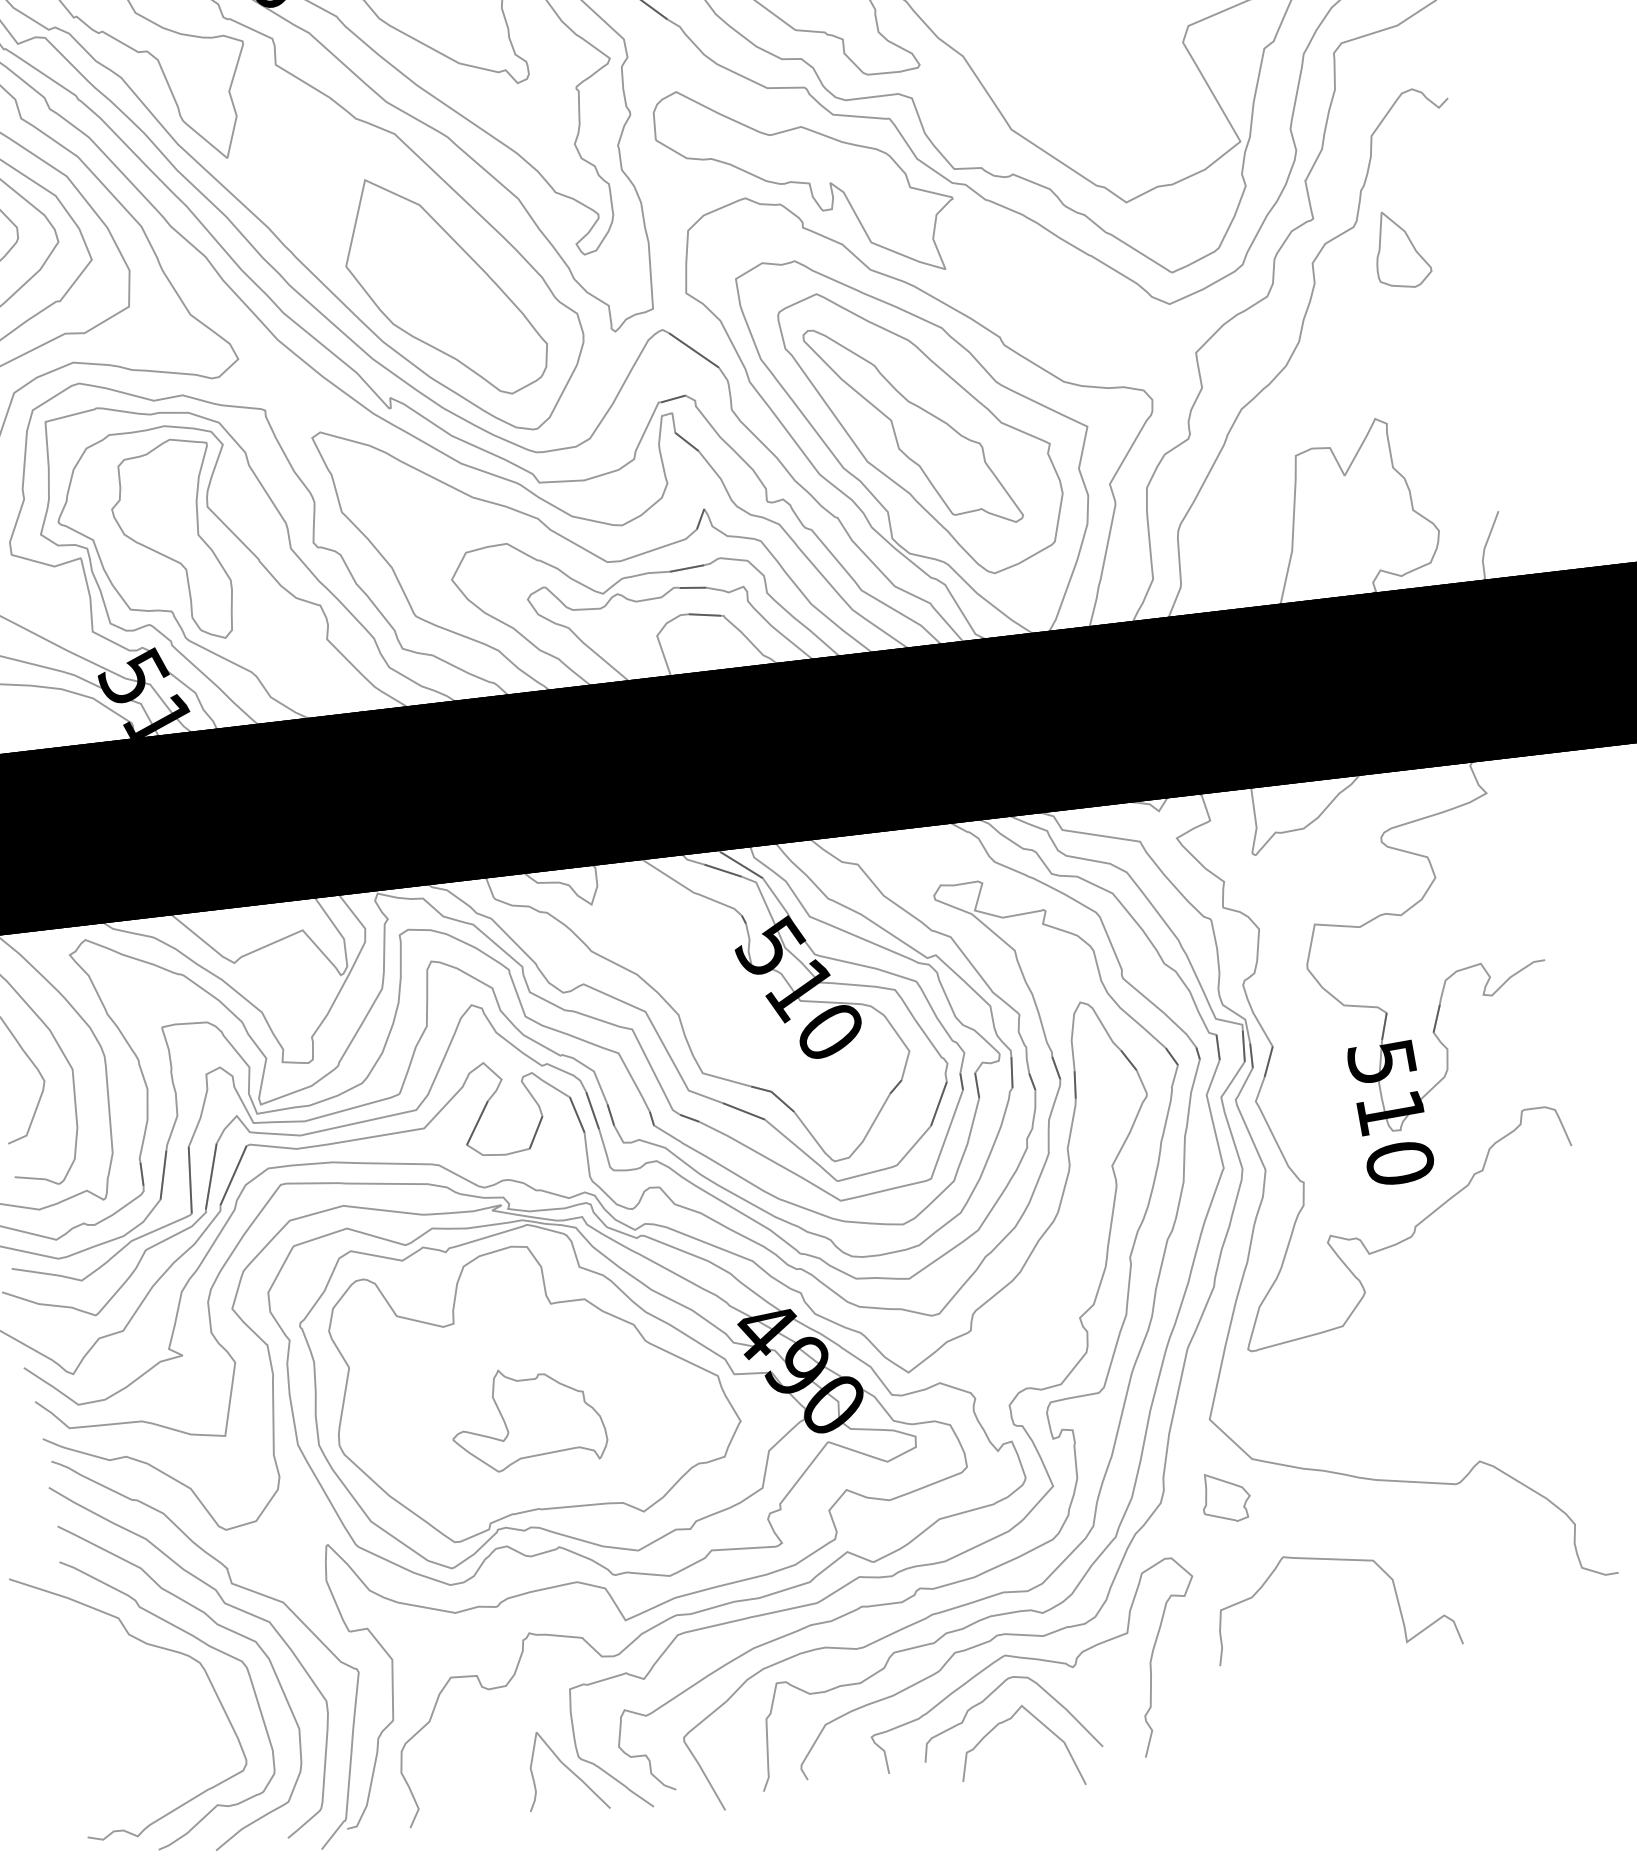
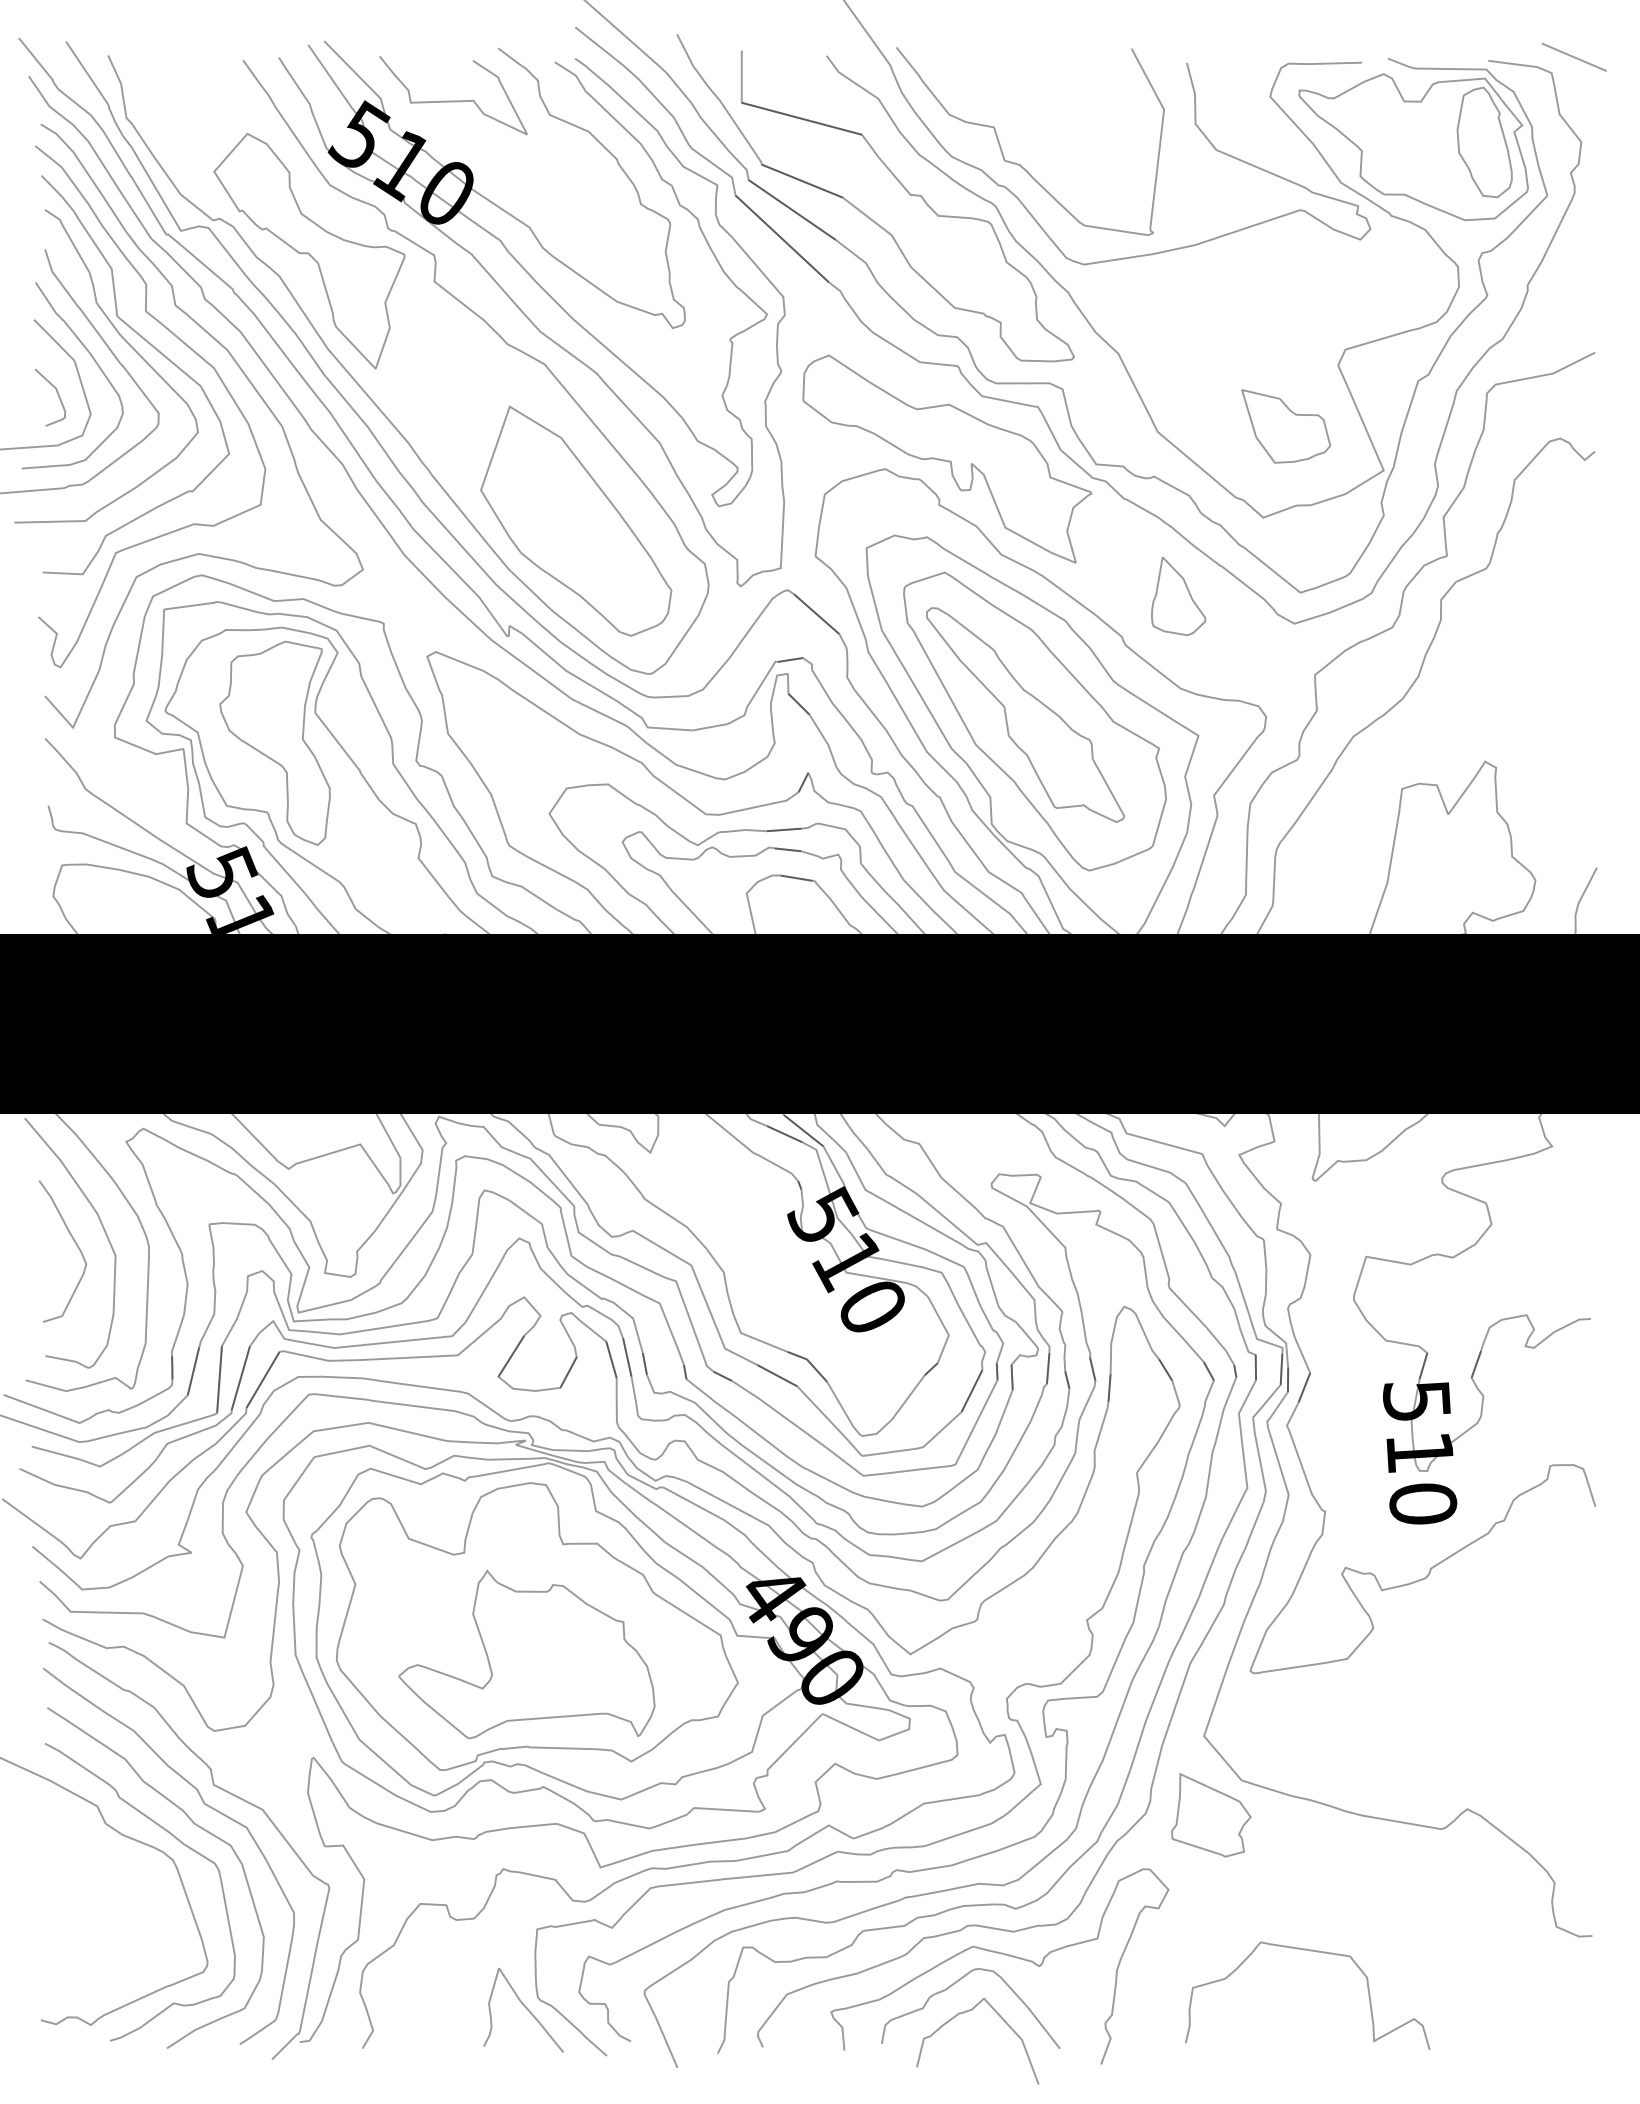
part: (1137, 109) -> (1285, 426), added
part: (1401, 249) -> (1178, 596), moved
part: (527, 1417) -> (526, 1654), size x1.67
part: (1226, 1497) -> (1211, 1815), size x1.67
curve: (1333, 1560) -> (1310, 1951), moved

